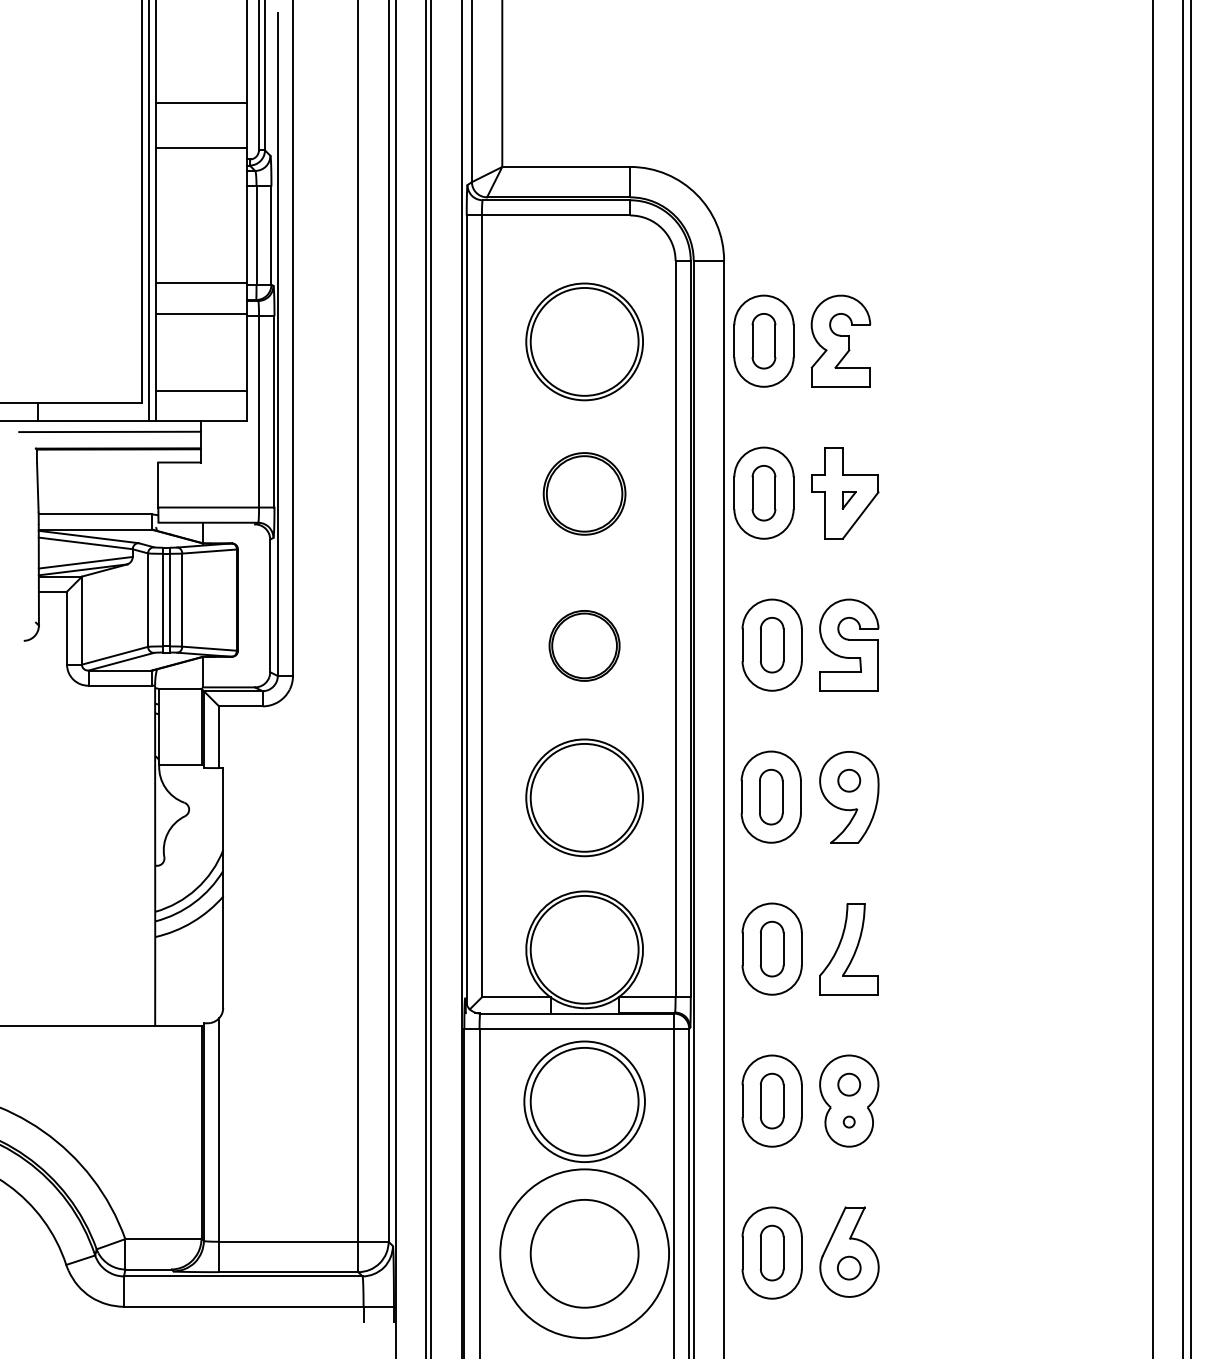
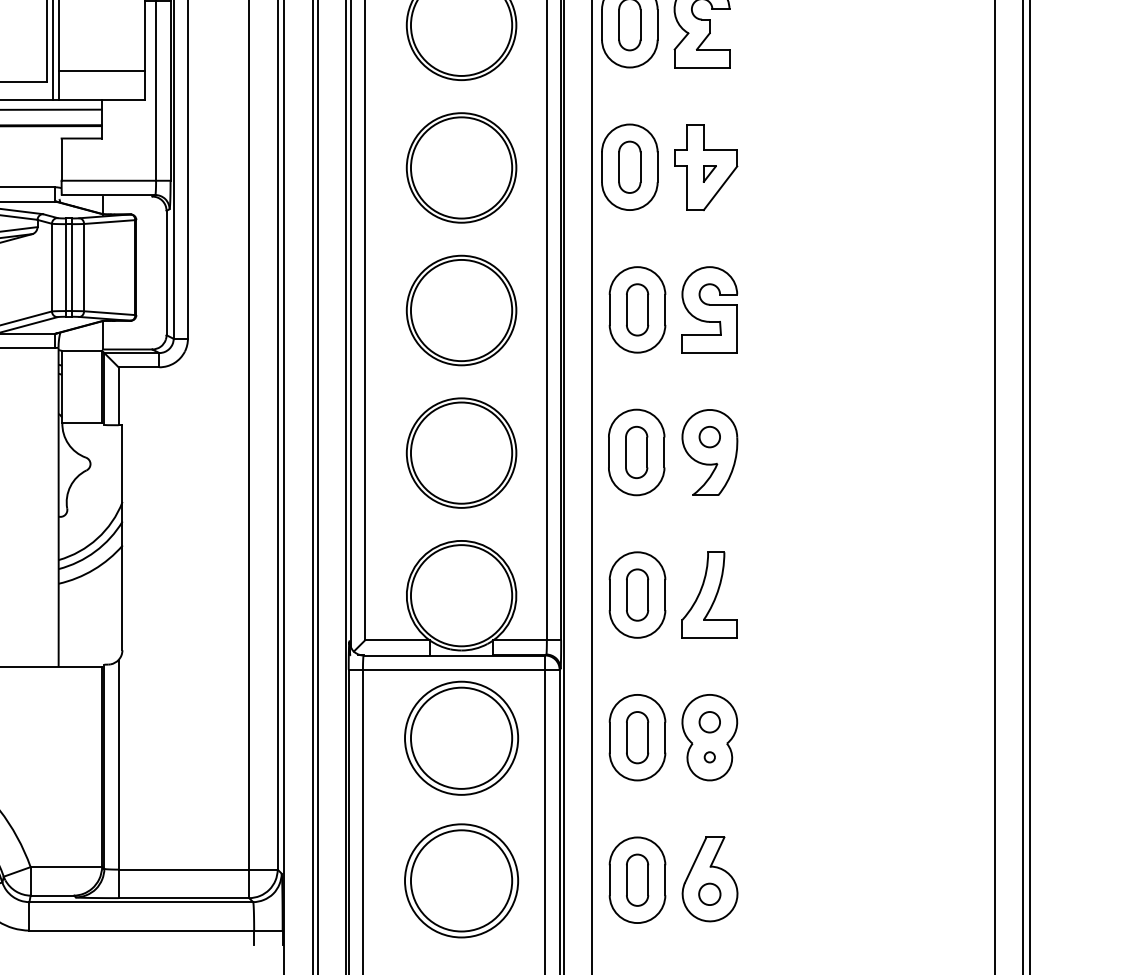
part: (584, 493) -> (461, 167), size x1.43
part: (584, 645) -> (461, 310), size x1.67
circle: (584, 1253) -> (461, 880), size x0.71

